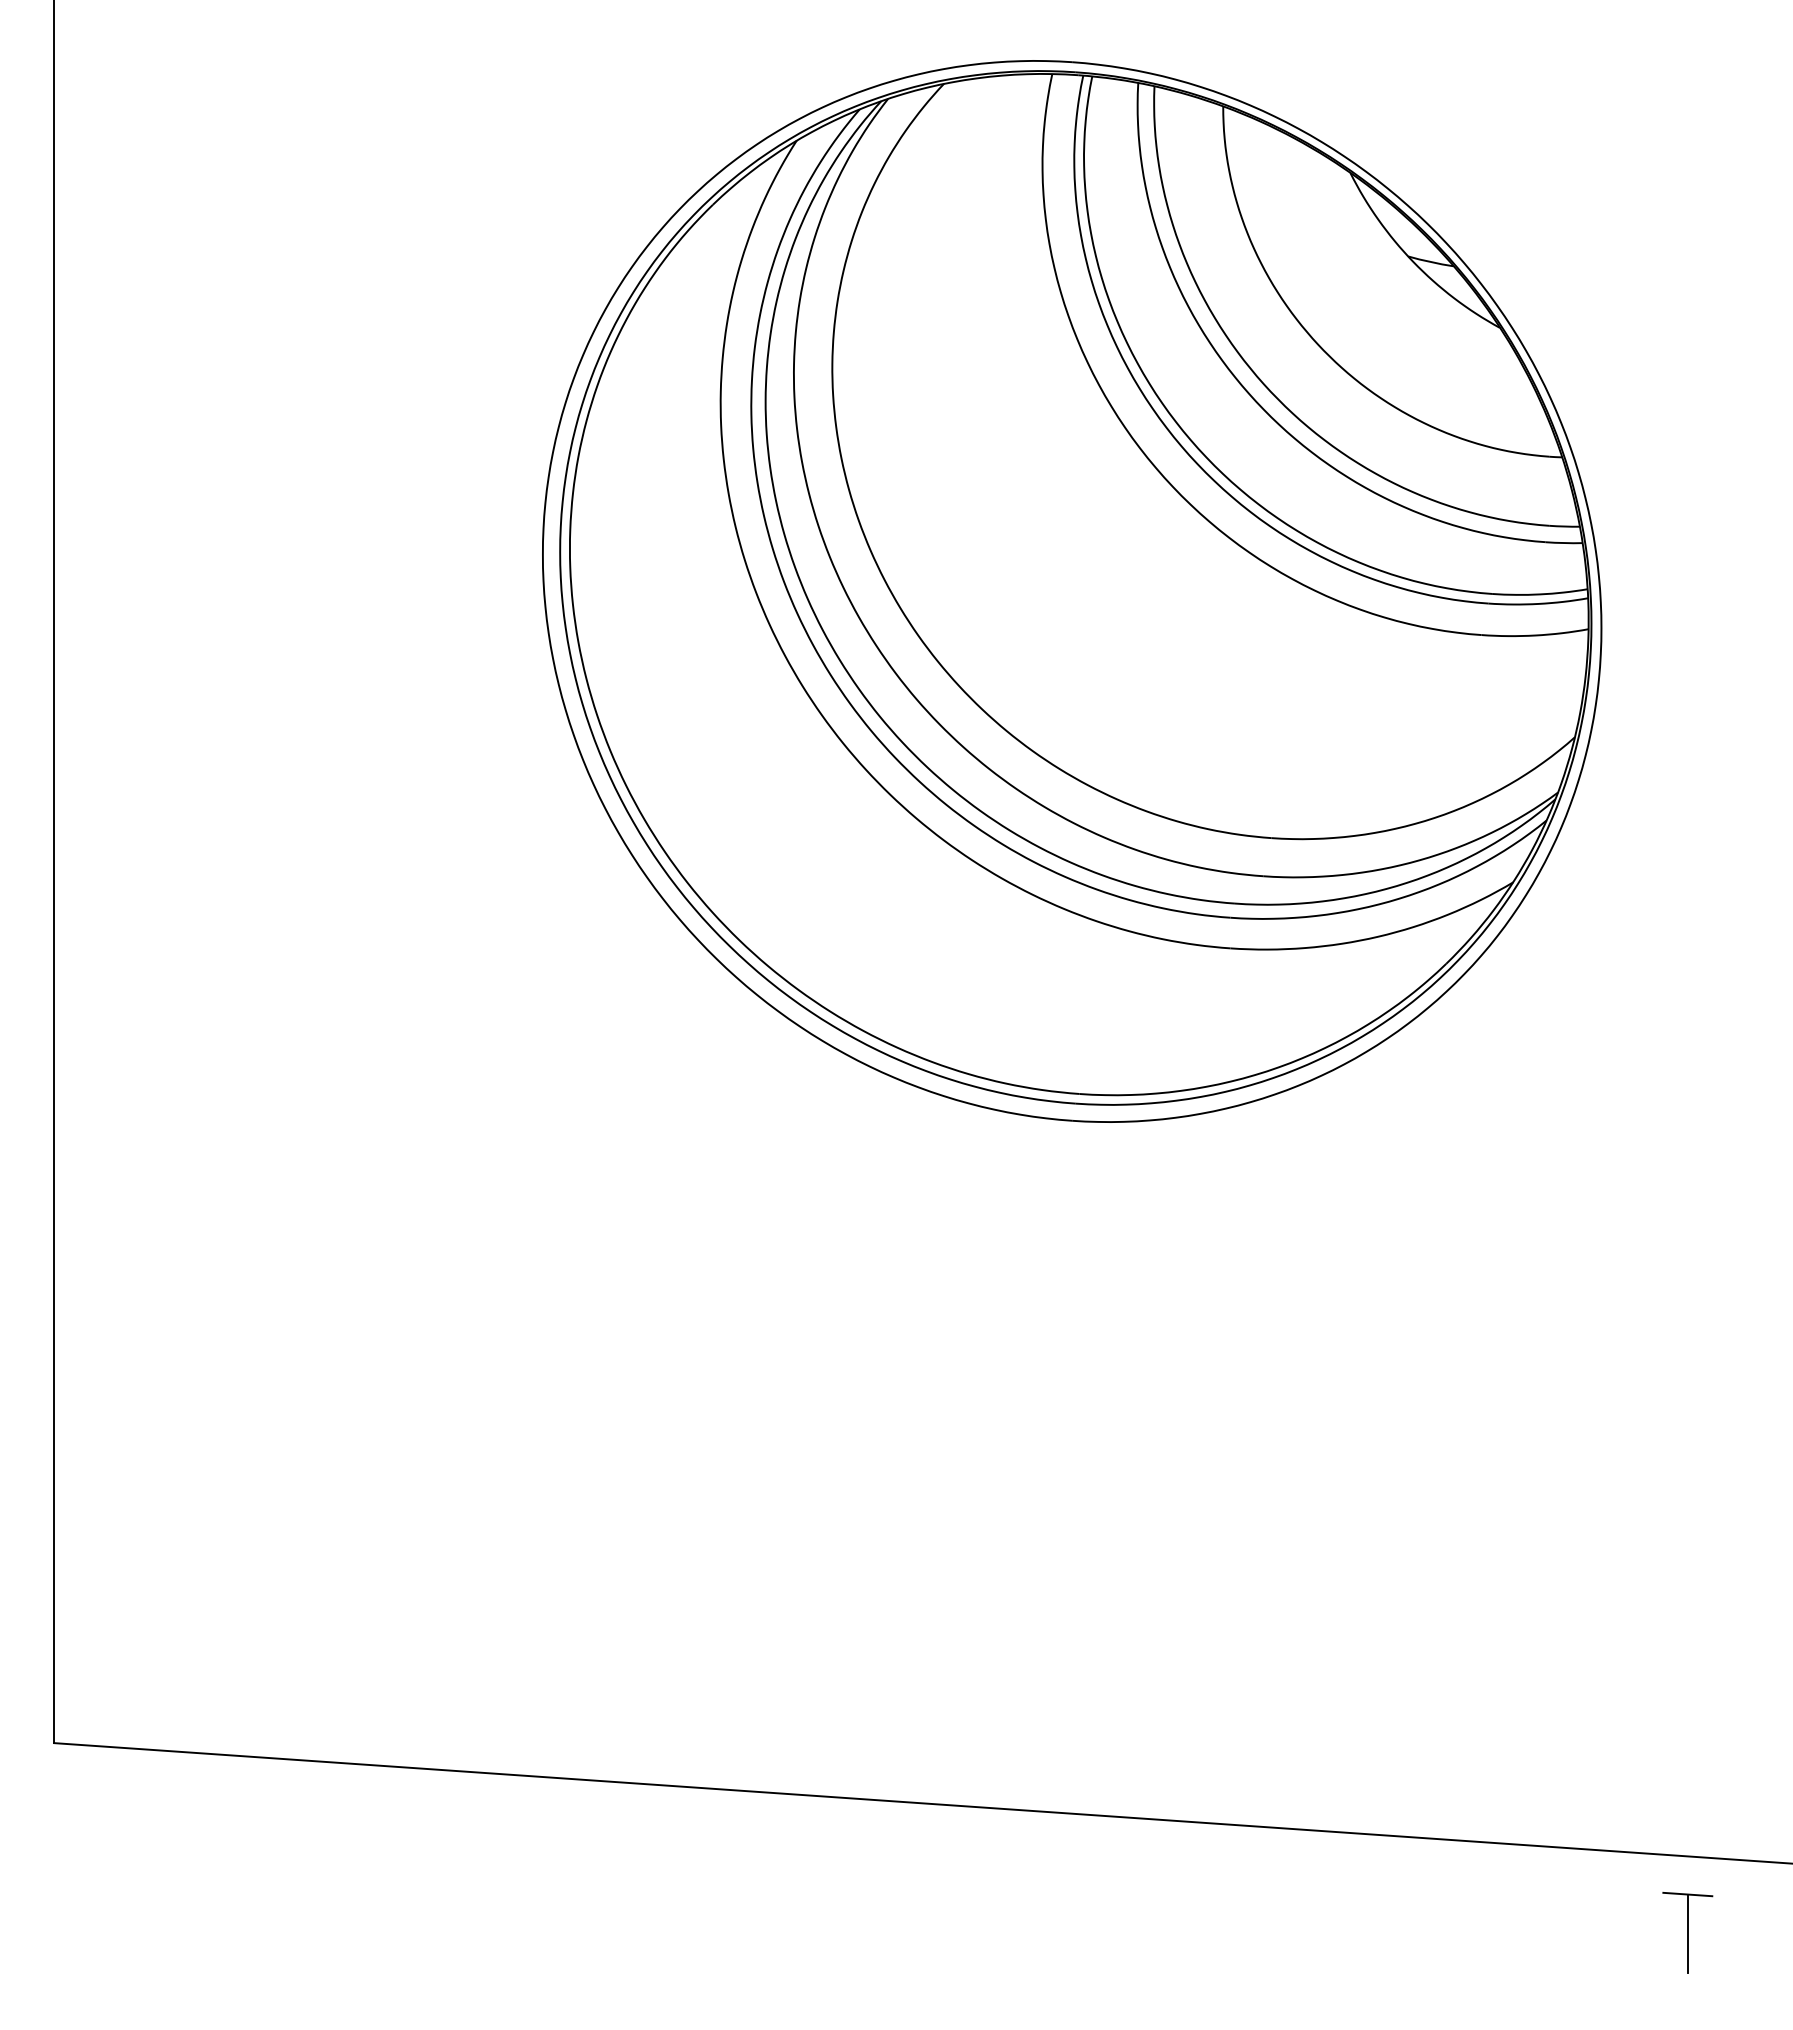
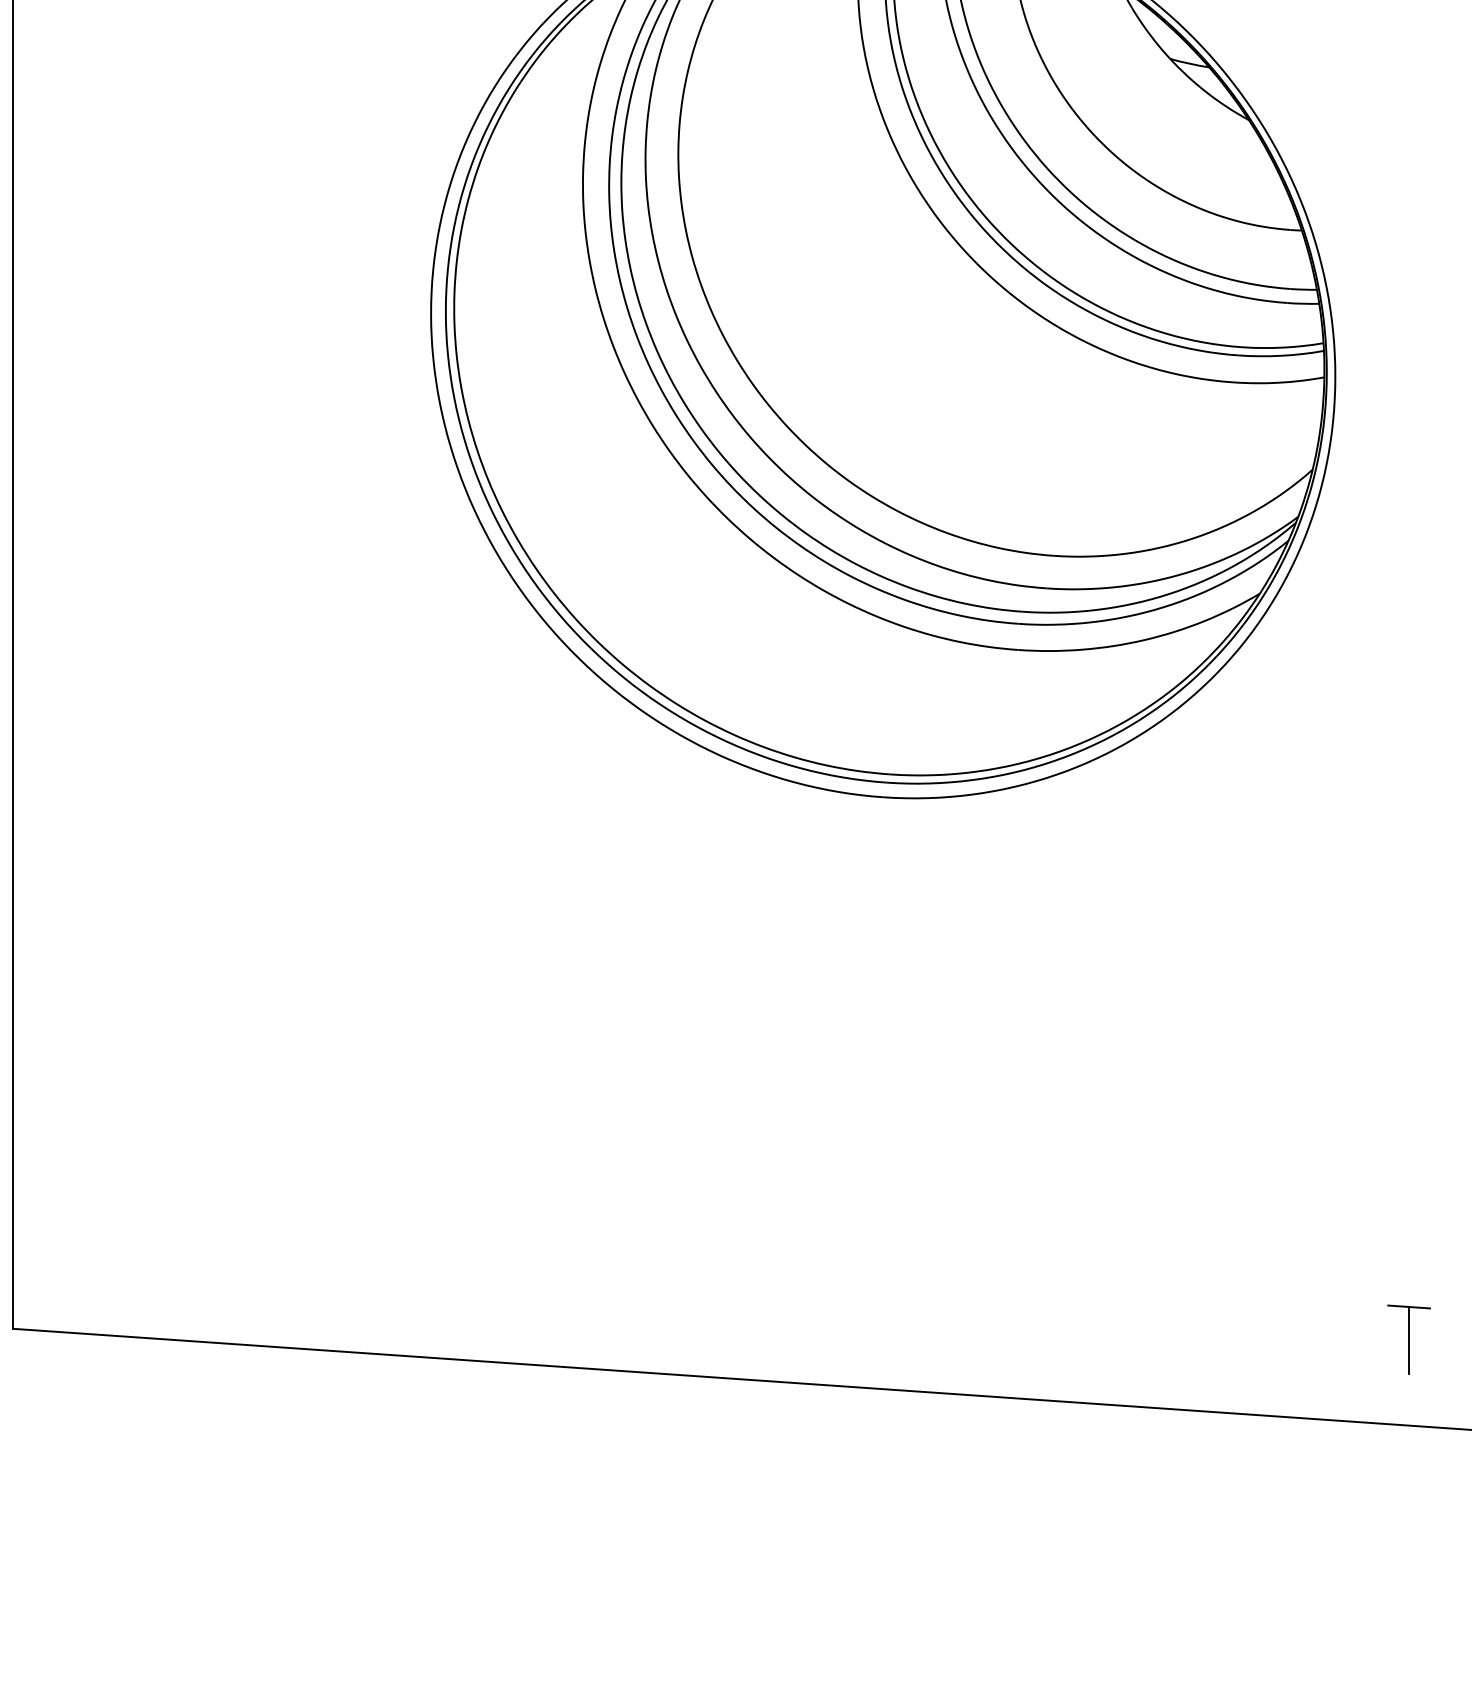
part: (1687, 1932) -> (1408, 1339), moved

